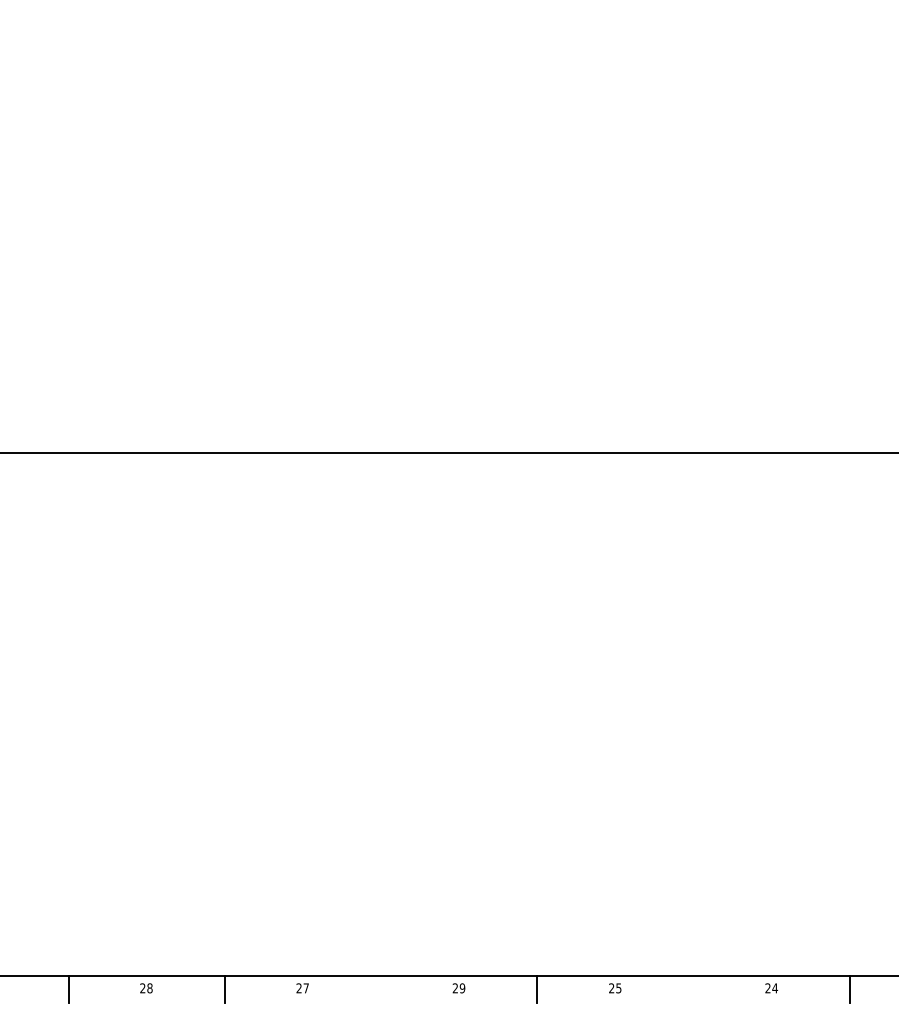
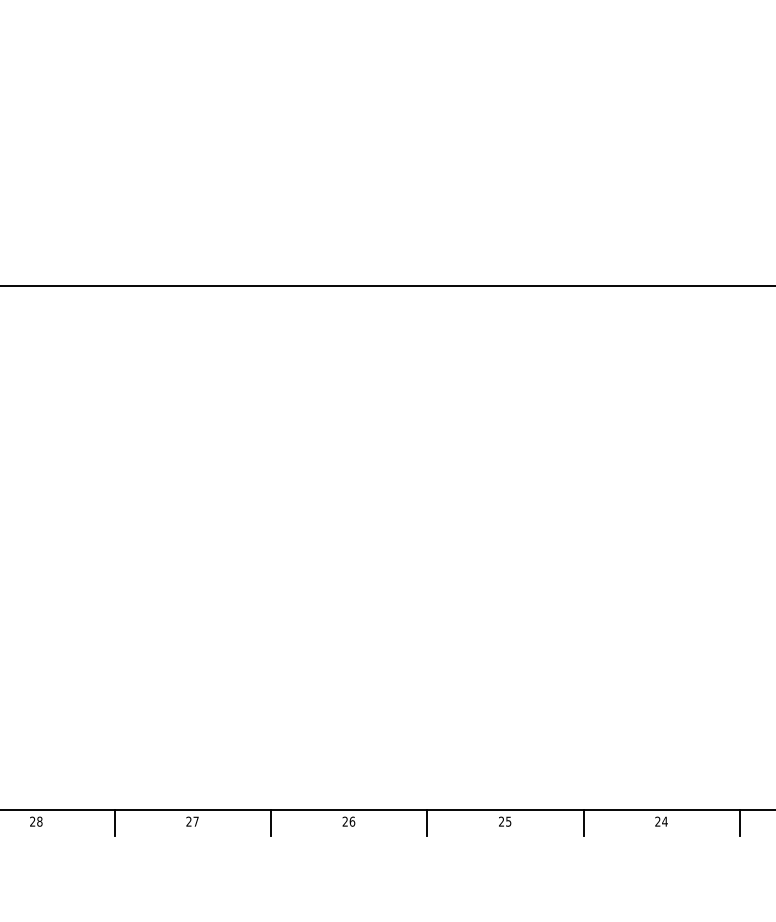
text: (462, 988) -> (352, 821), 29 -> 26
line: (381, 989) -> (271, 822), added
line: (693, 989) -> (583, 822), added

